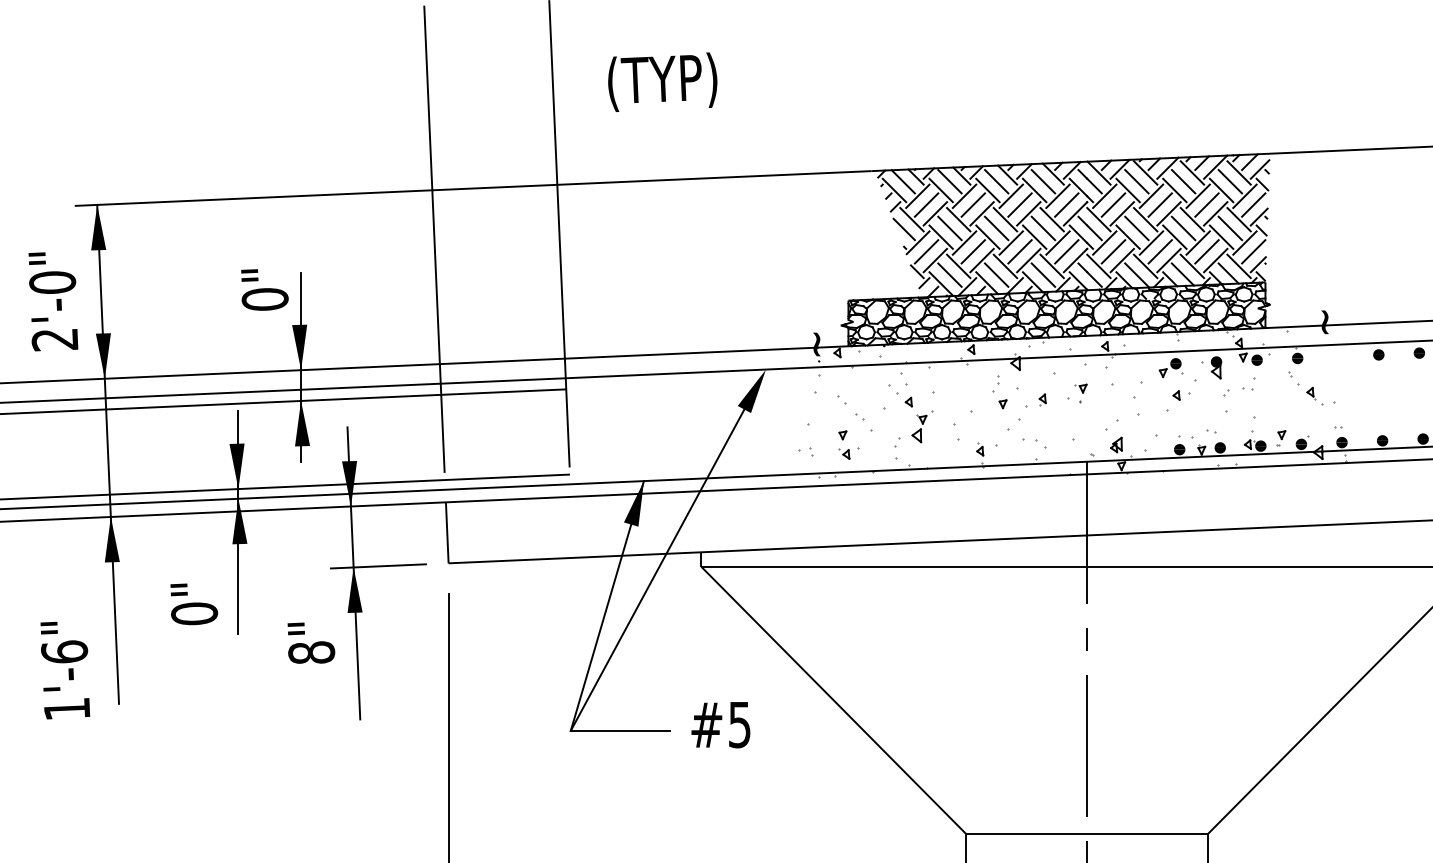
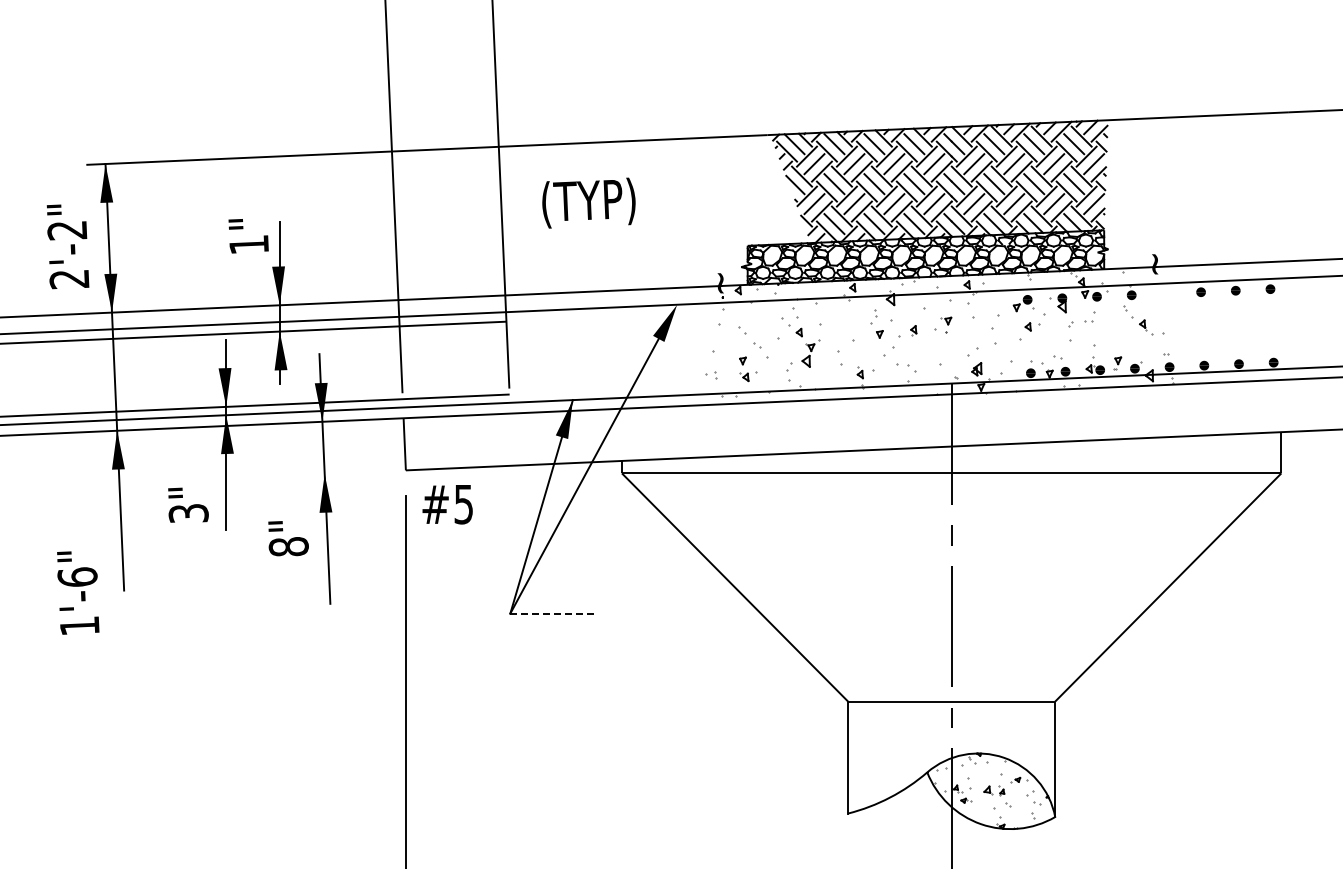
text: (662, 81) -> (588, 202), moved
text: (52, 282) -> (67, 230), 2'-0" -> 2'-2"
text: (265, 299) -> (249, 244), 0" -> 1"
line: (377, 565) -> (345, 472), removed
text: (194, 613) -> (188, 513), 0" -> 3"
text: (65, 669) -> (78, 592), moved
text: (720, 724) -> (447, 504), moved
line: (620, 730) -> (552, 613), solid -> dashed

